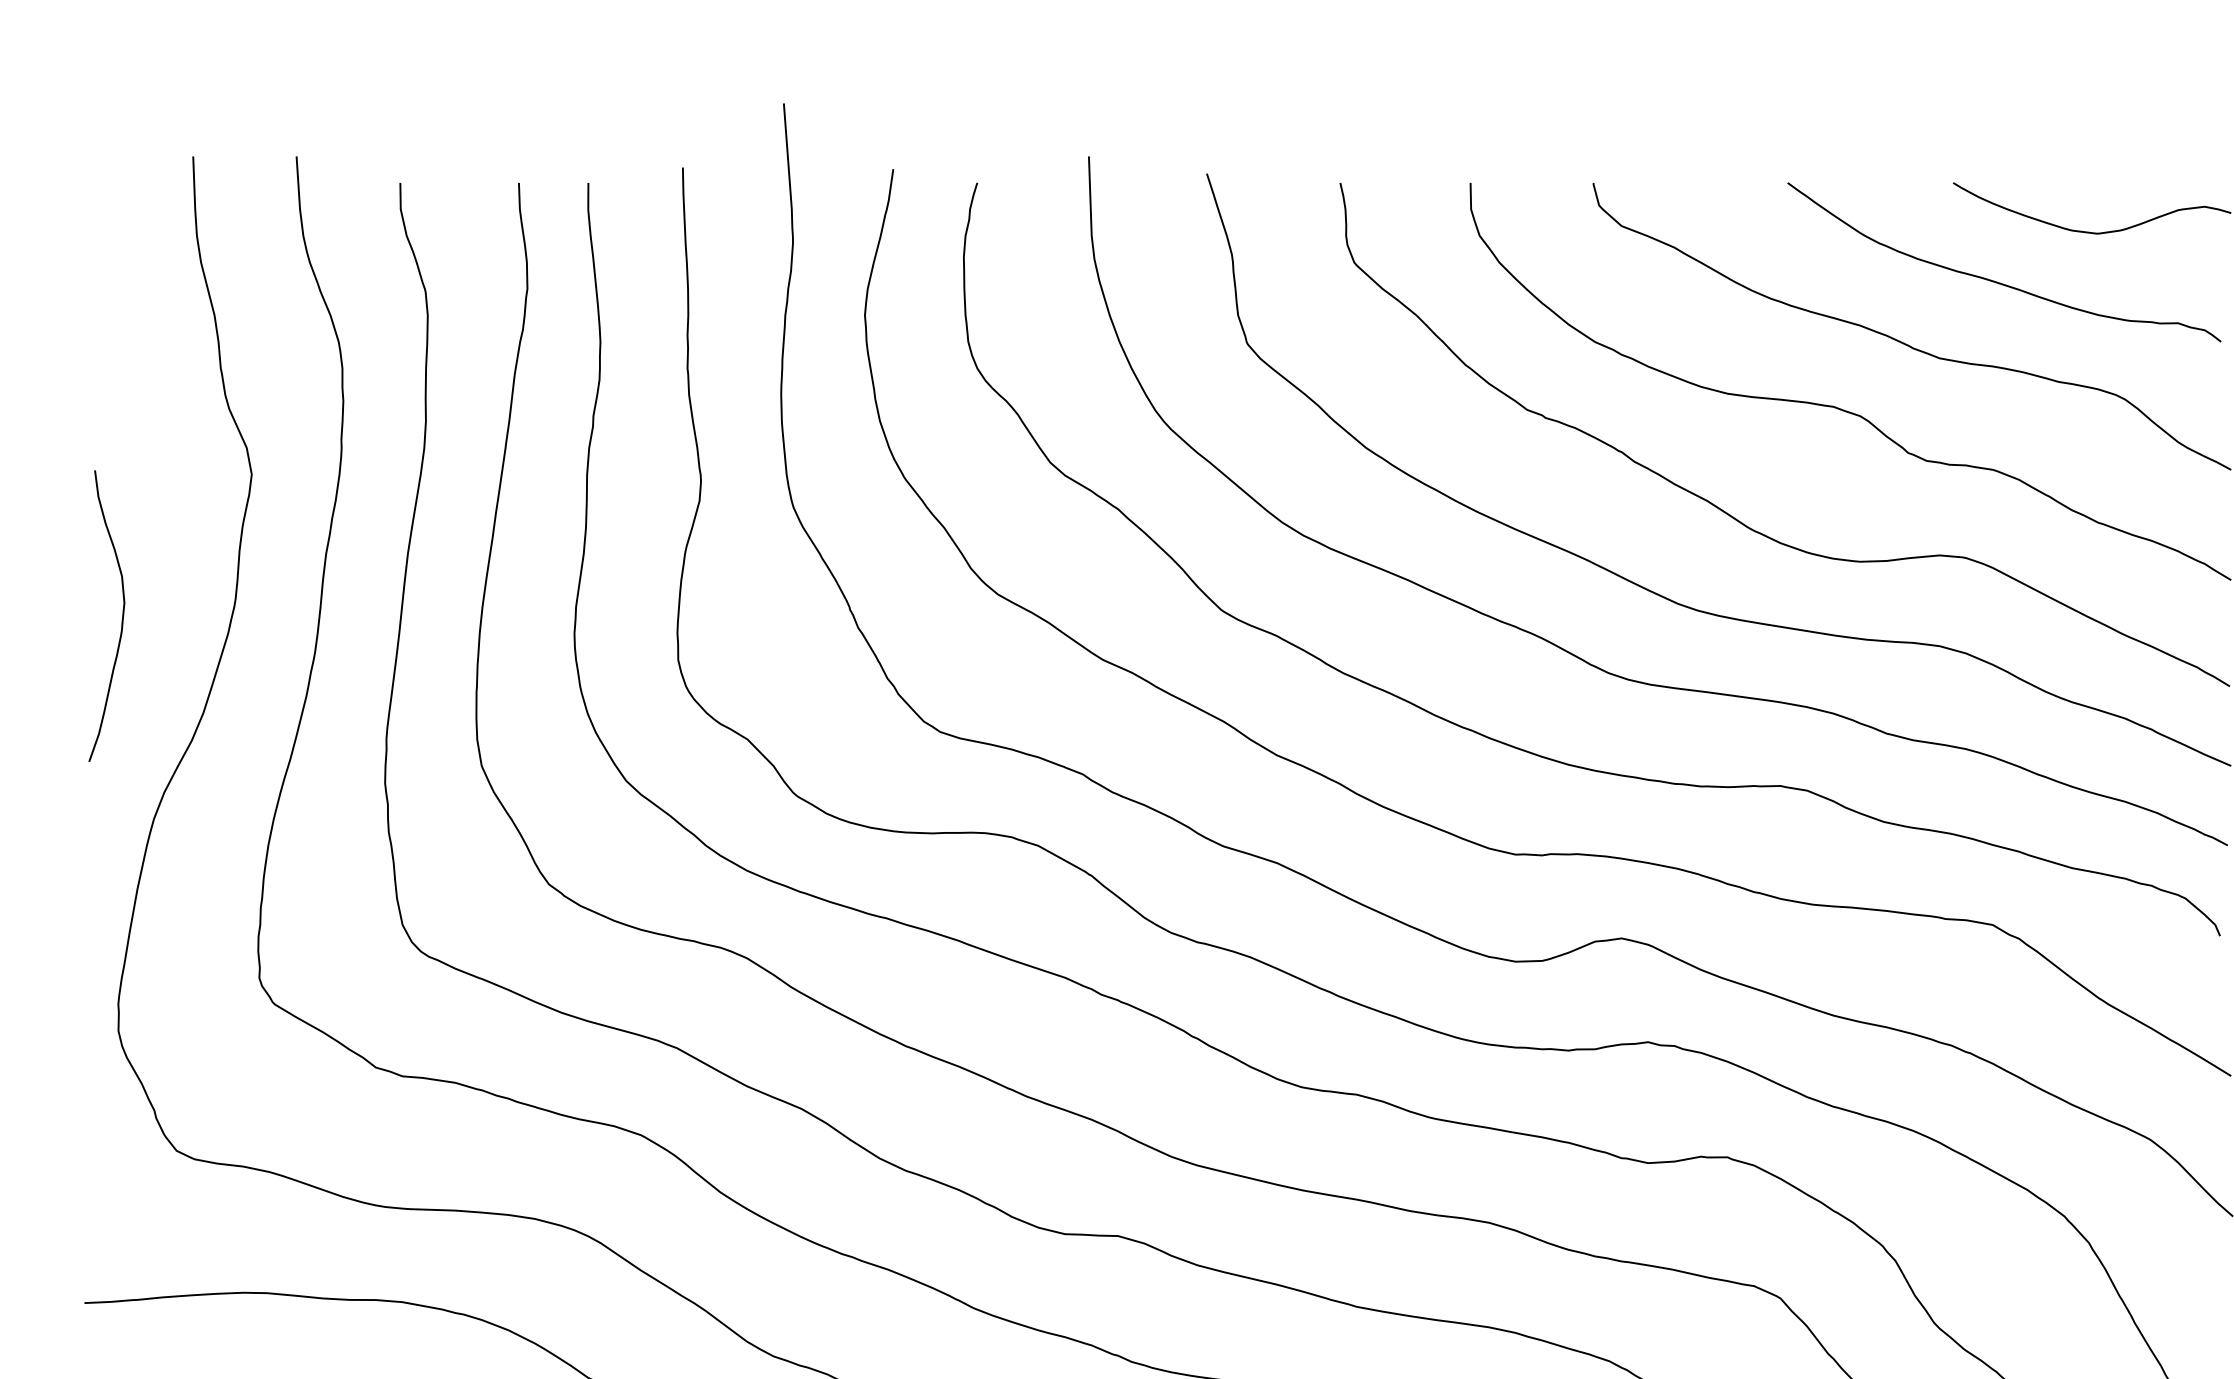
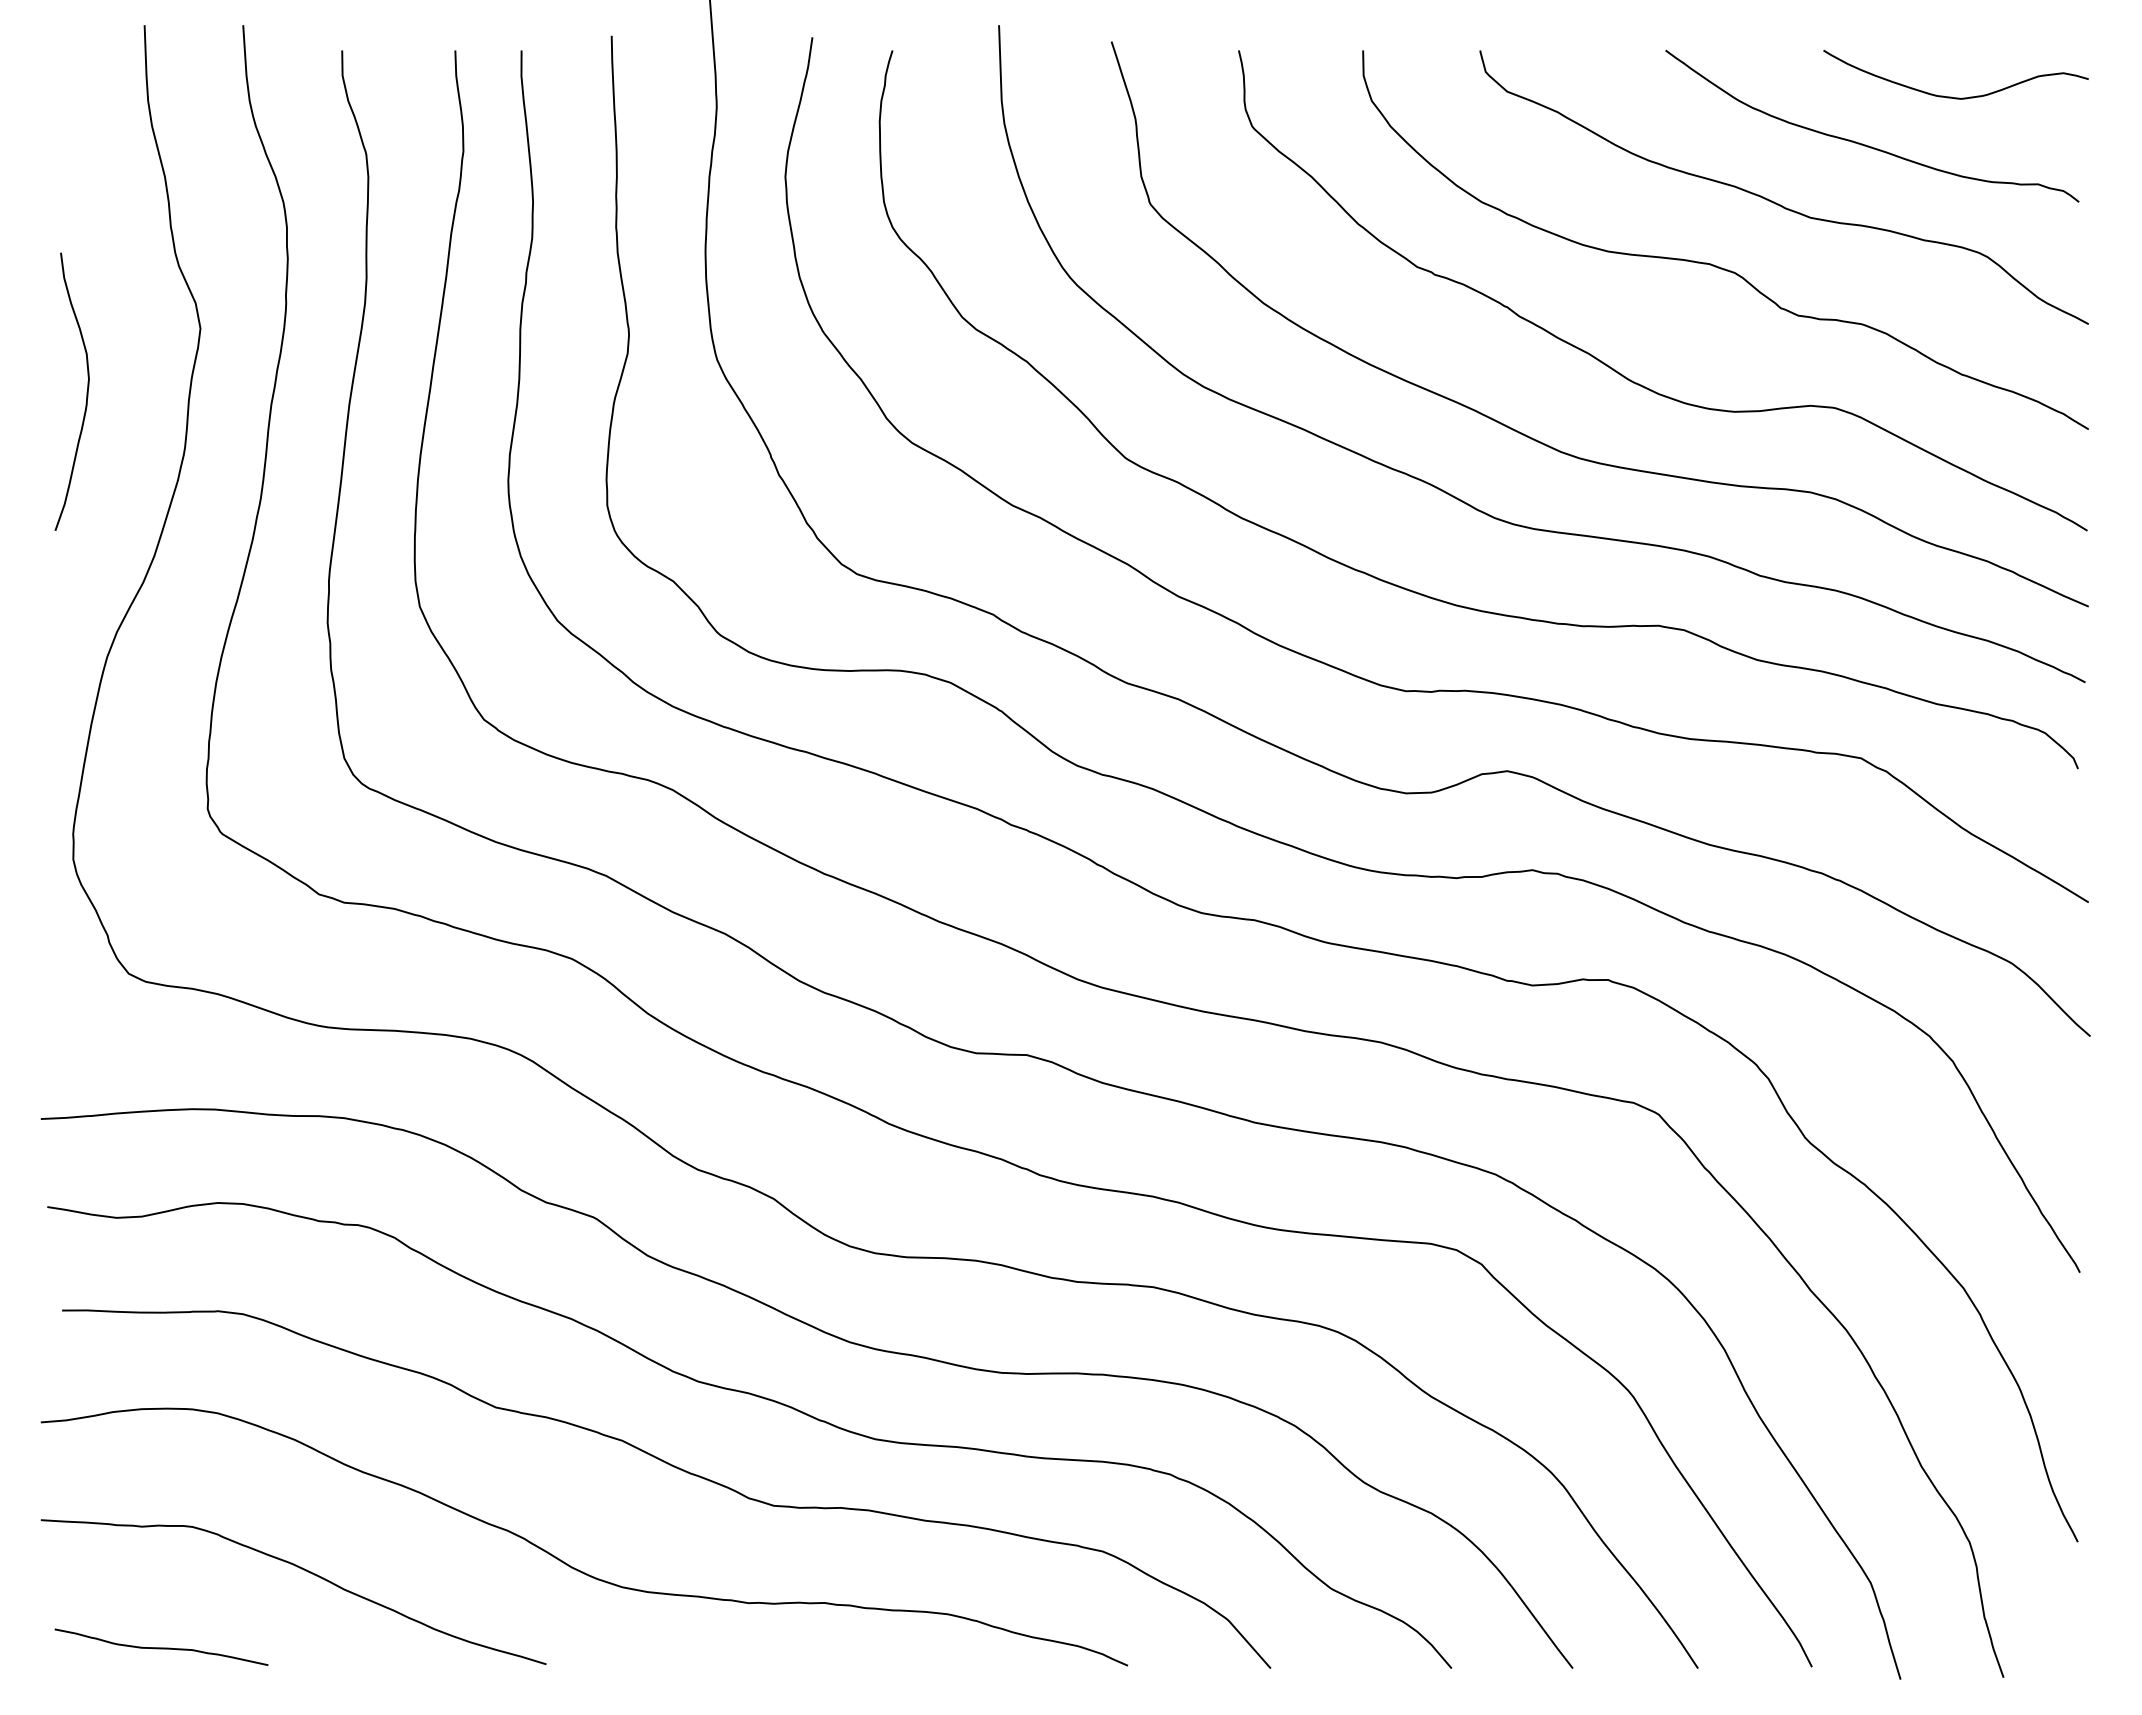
curve: (121, 615) -> (86, 391), moved

